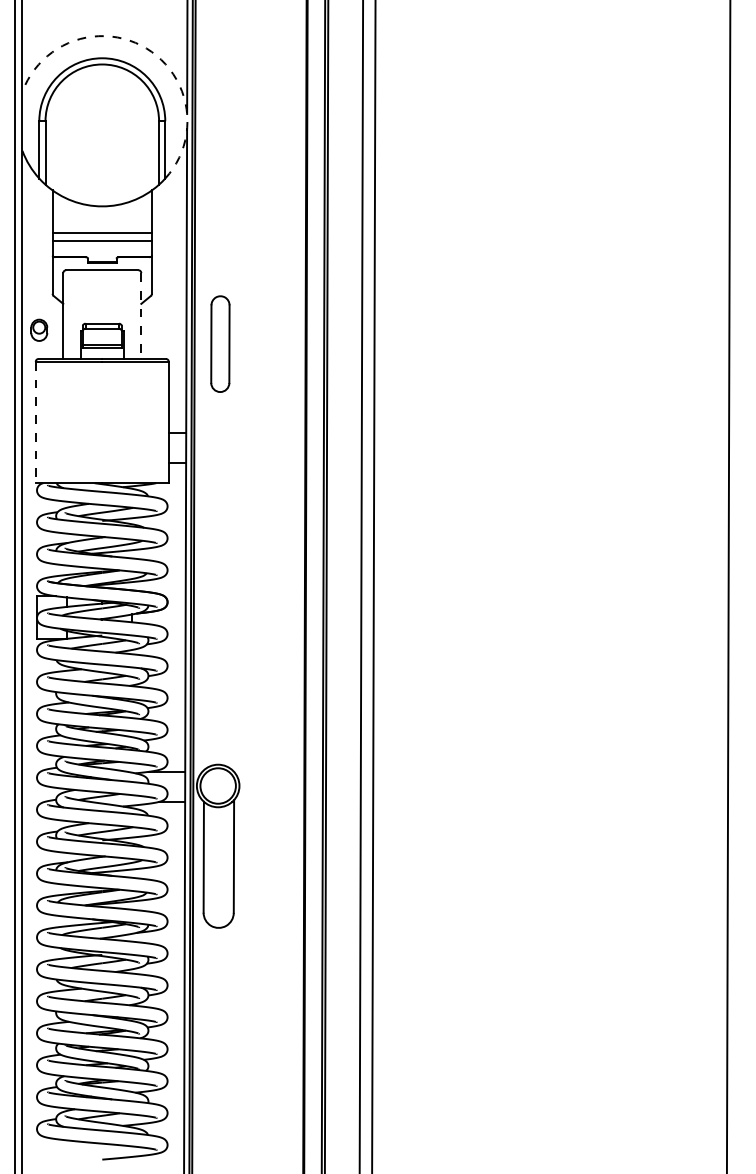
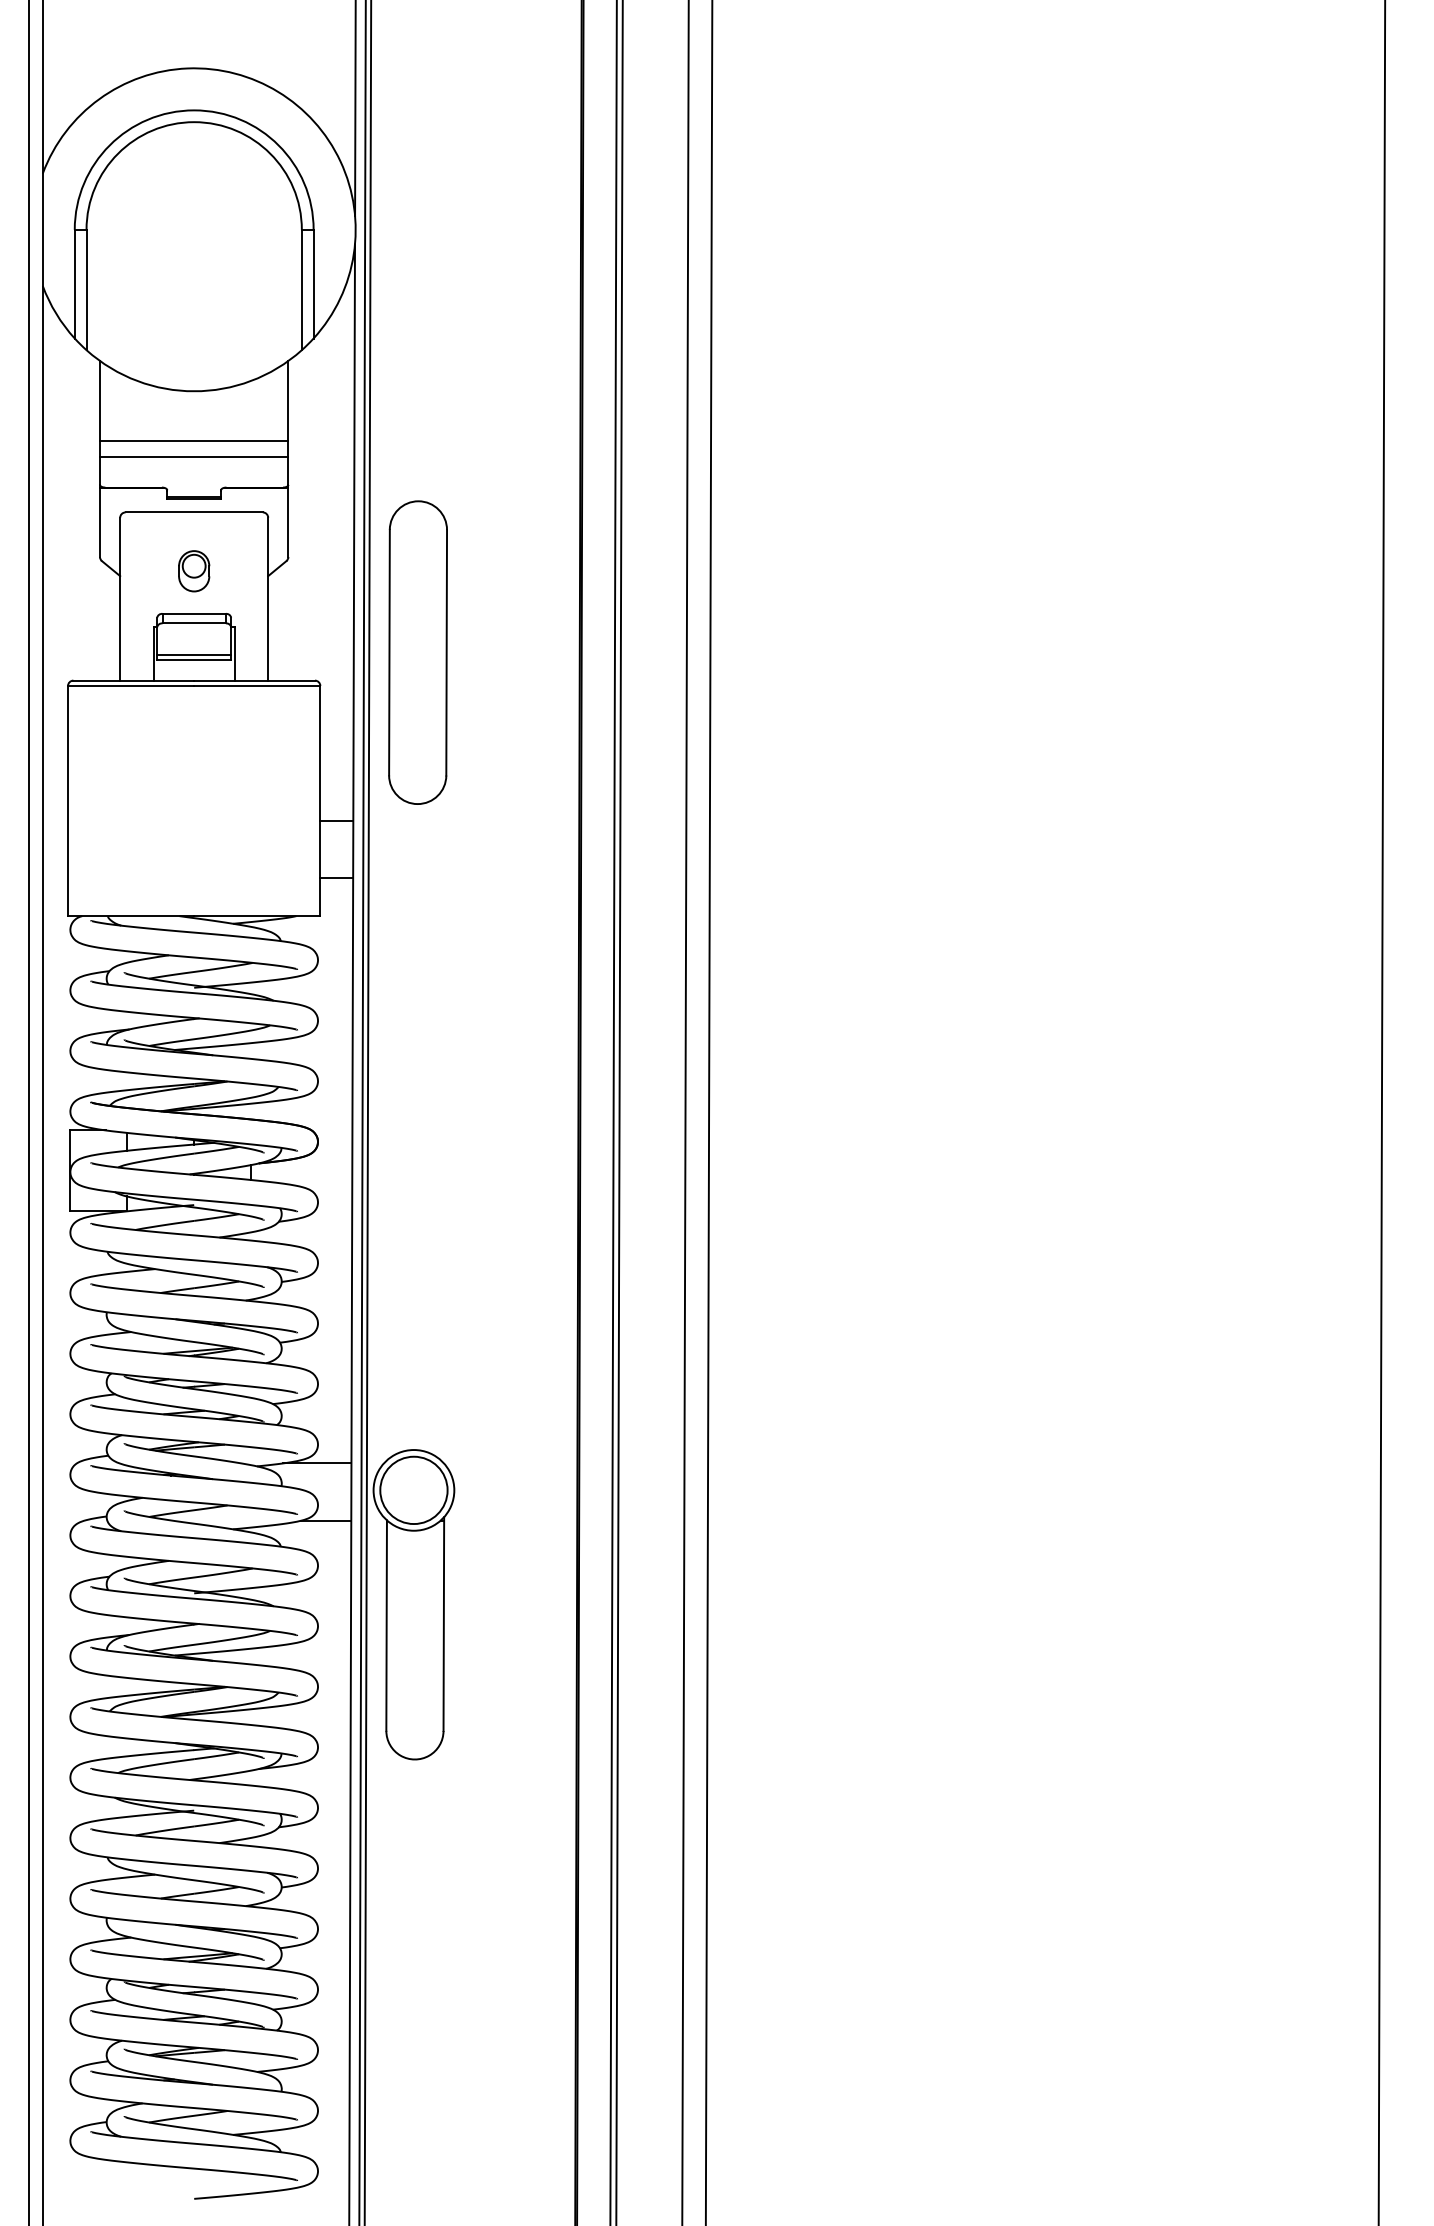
arc: (146, 48) -> (278, 91), dashed -> solid
line: (141, 316) -> (268, 600), dashed -> solid
part: (39, 329) -> (194, 569), moved
part: (220, 343) -> (418, 651), size x1.67
line: (35, 422) -> (67, 801), dashed -> solid

